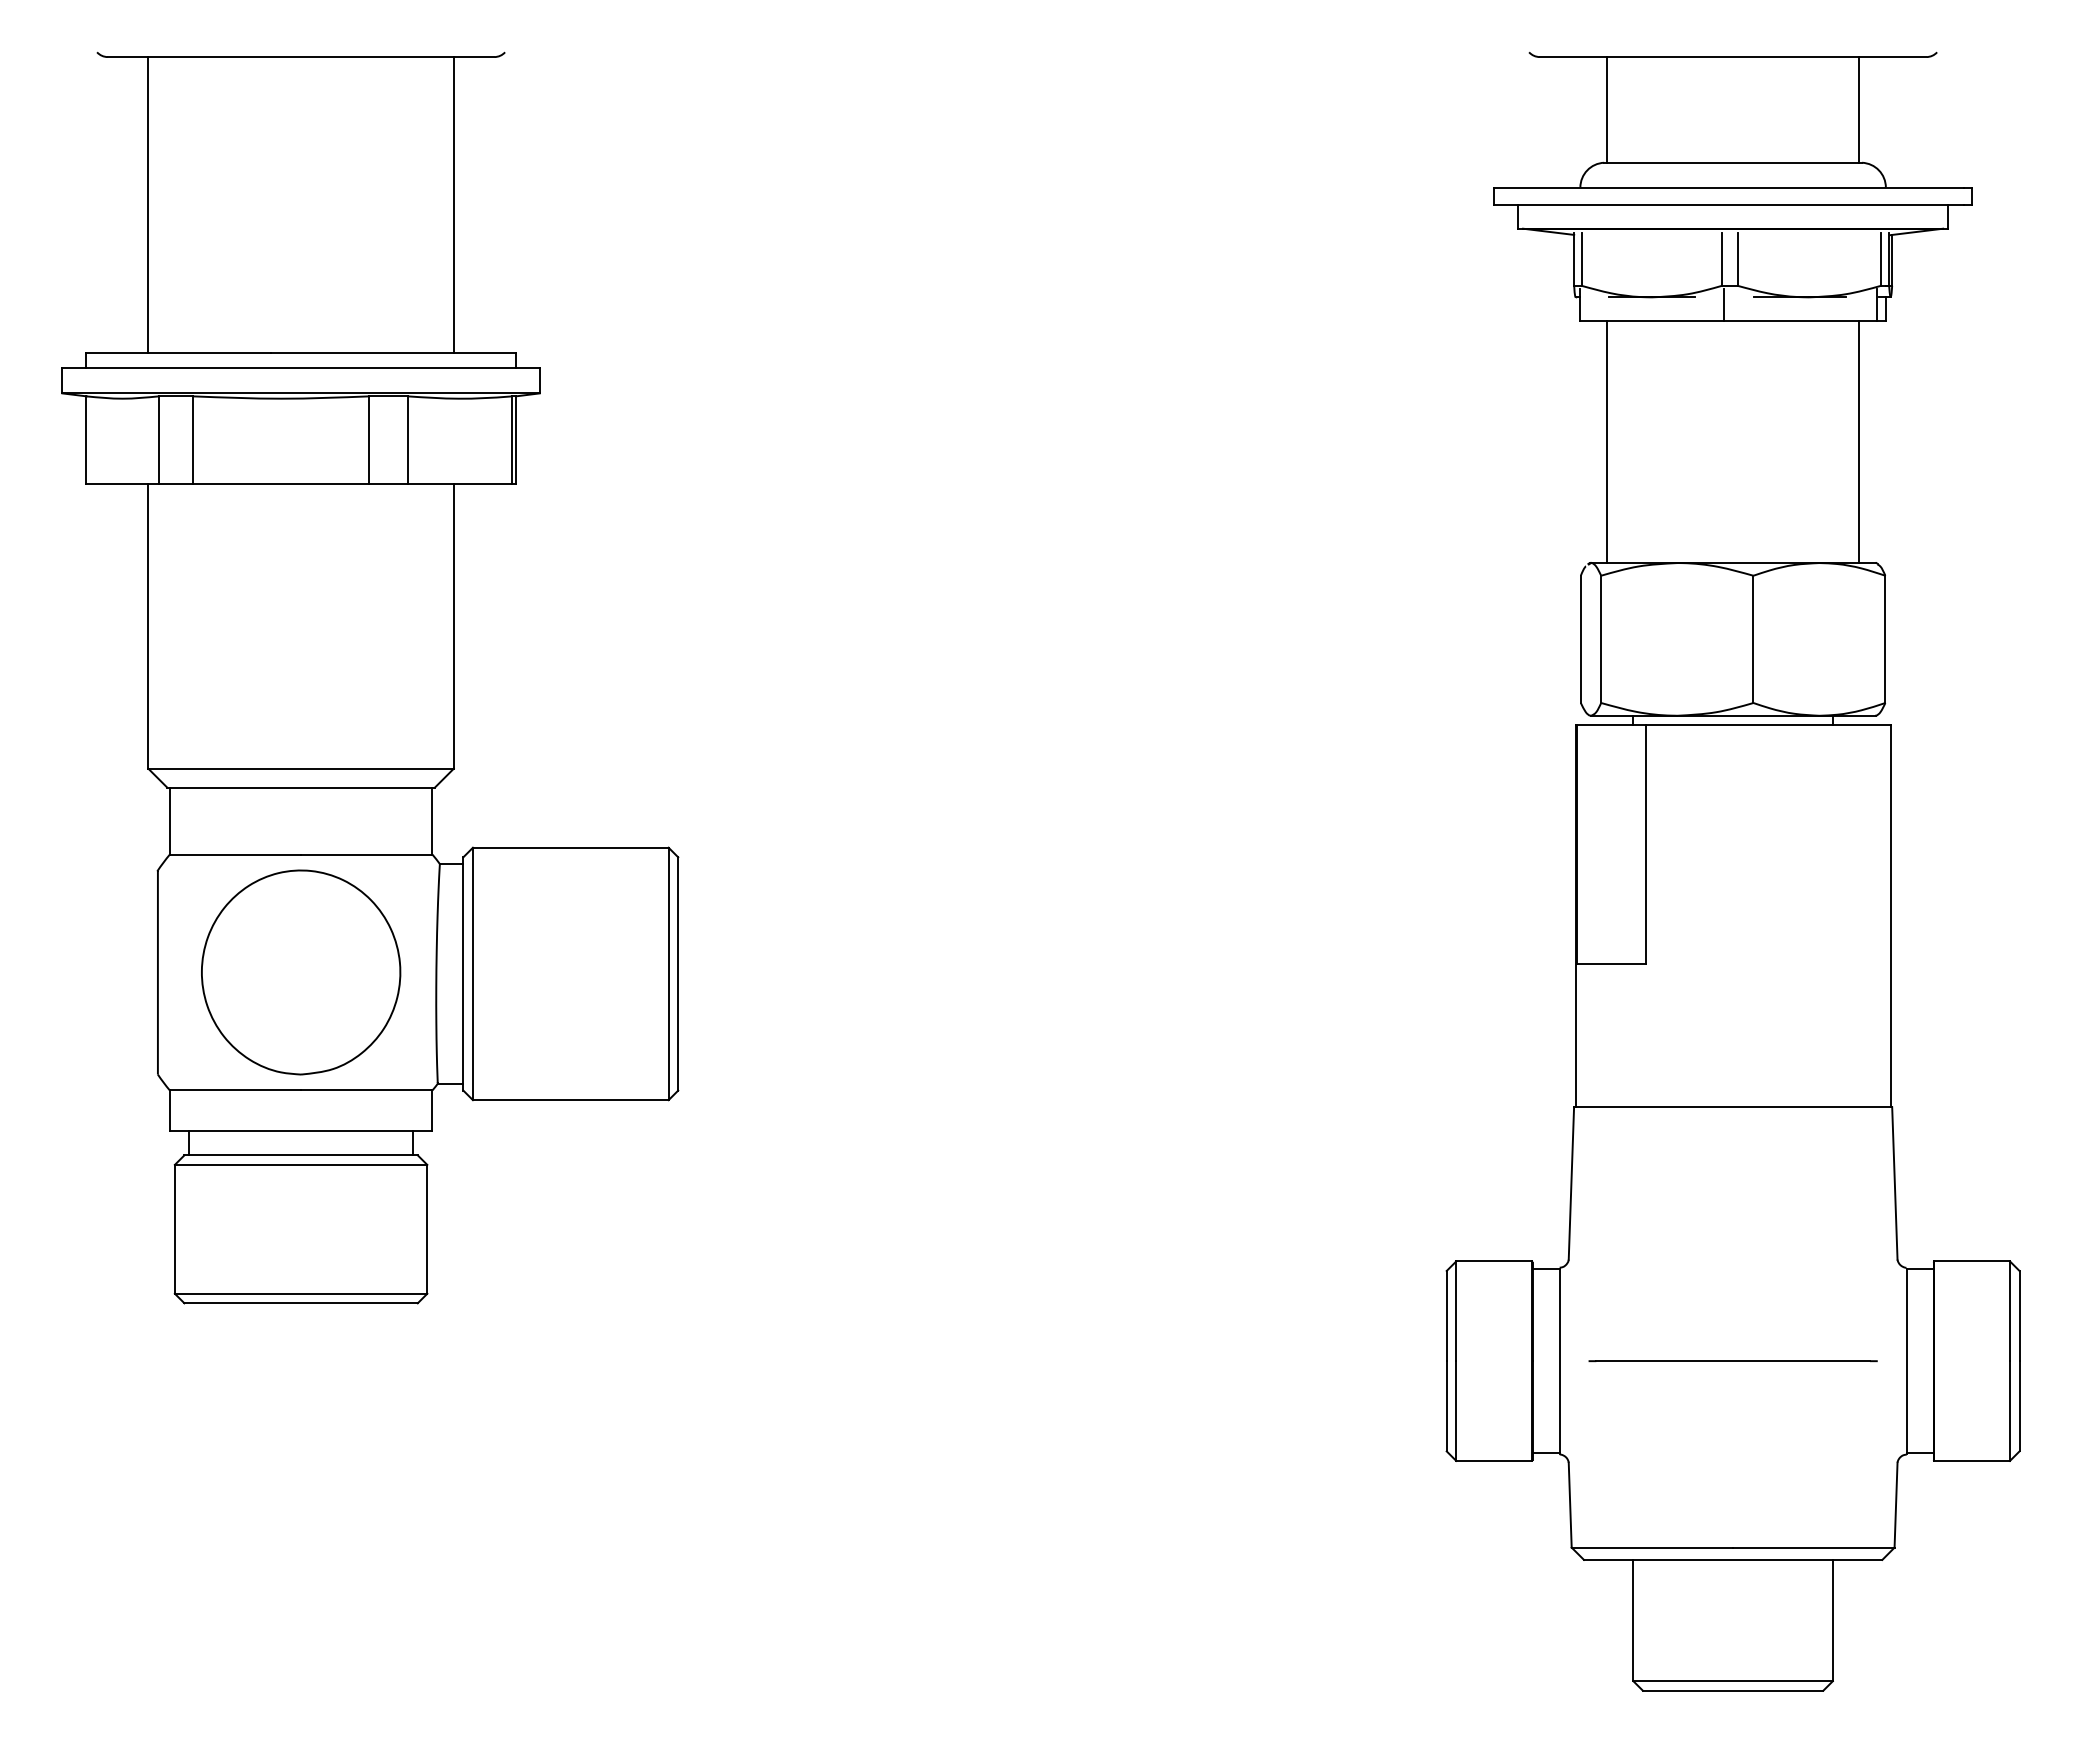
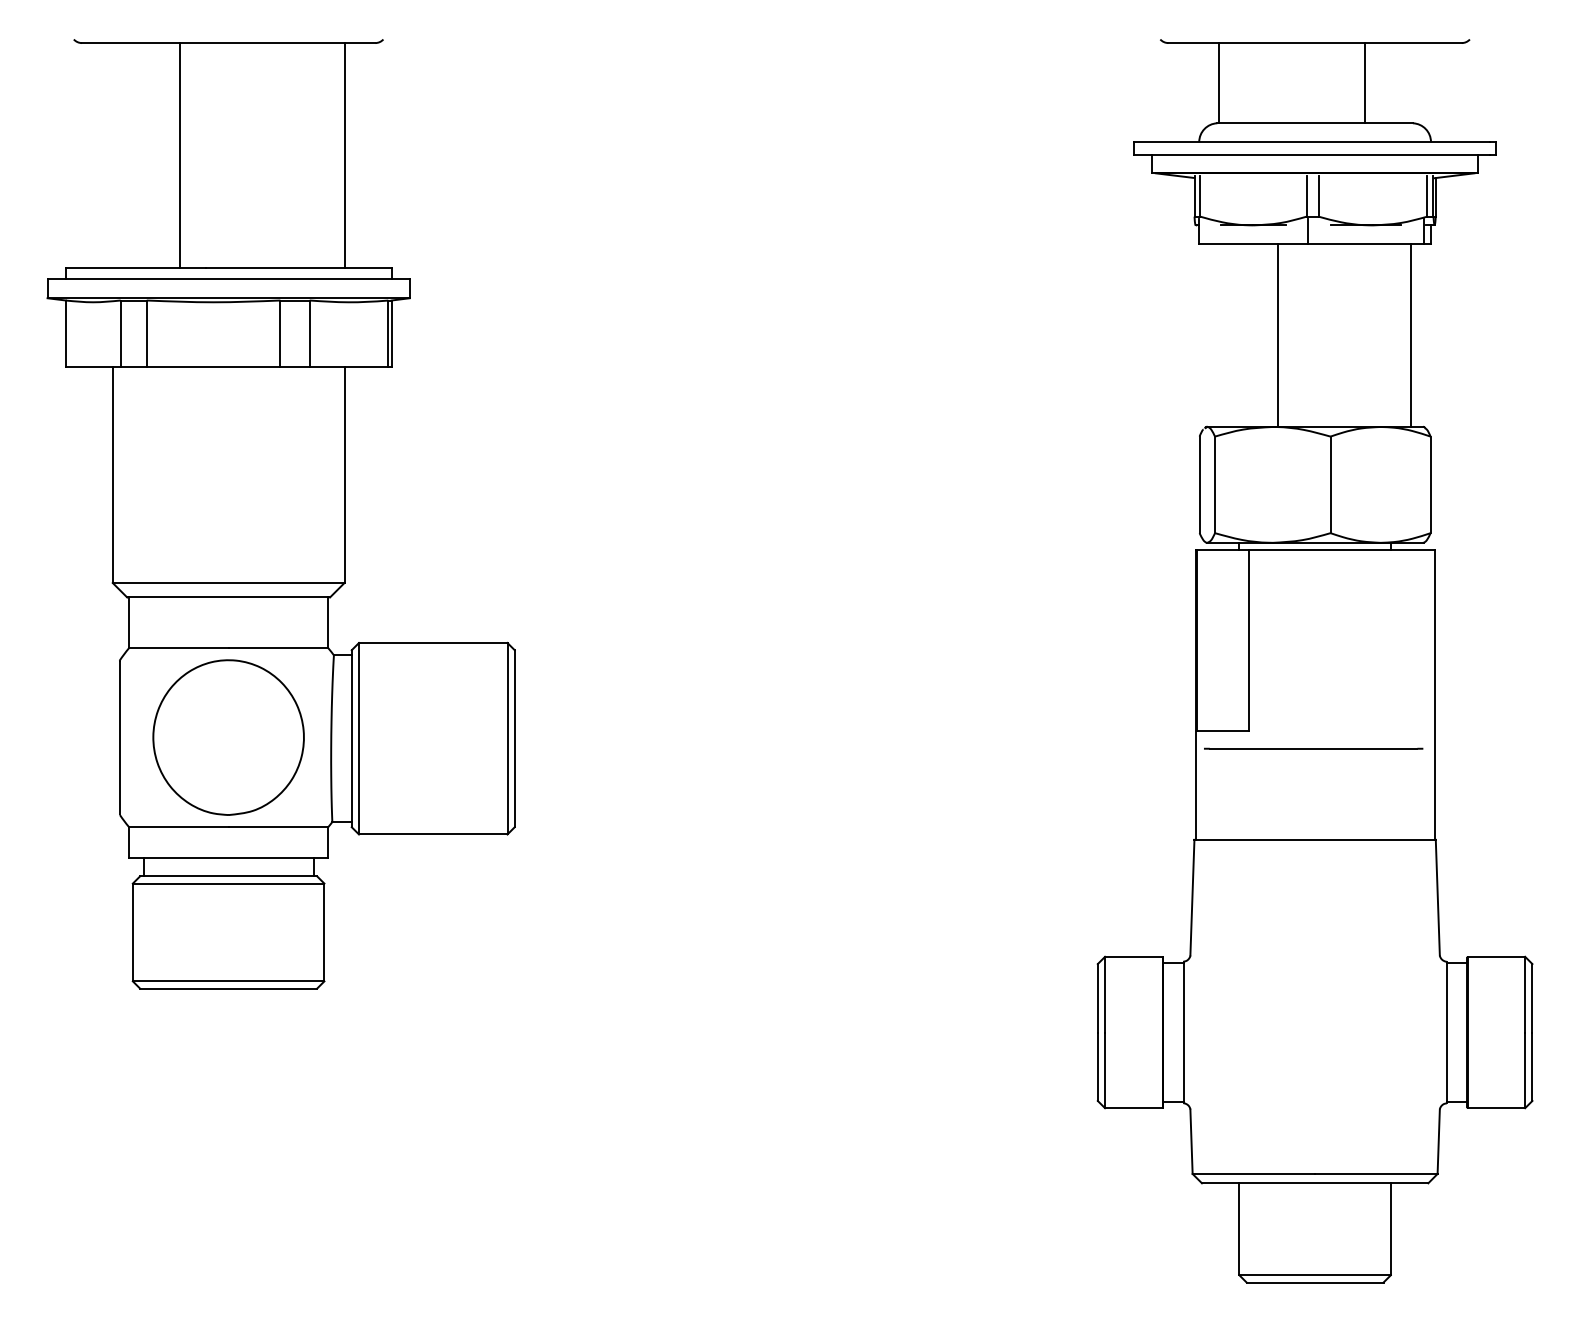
line: (1859, 109) -> (1365, 82), moved
line: (148, 205) -> (180, 155), moved
line: (1606, 442) -> (1277, 335), moved
line: (1732, 1361) -> (1313, 749), moved

